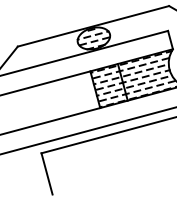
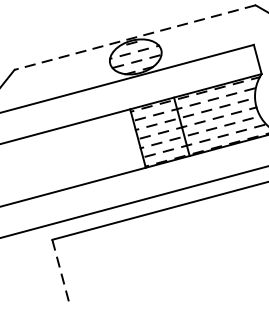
line: (93, 26) -> (135, 37), solid -> dashed
line: (47, 174) -> (61, 273), solid -> dashed

